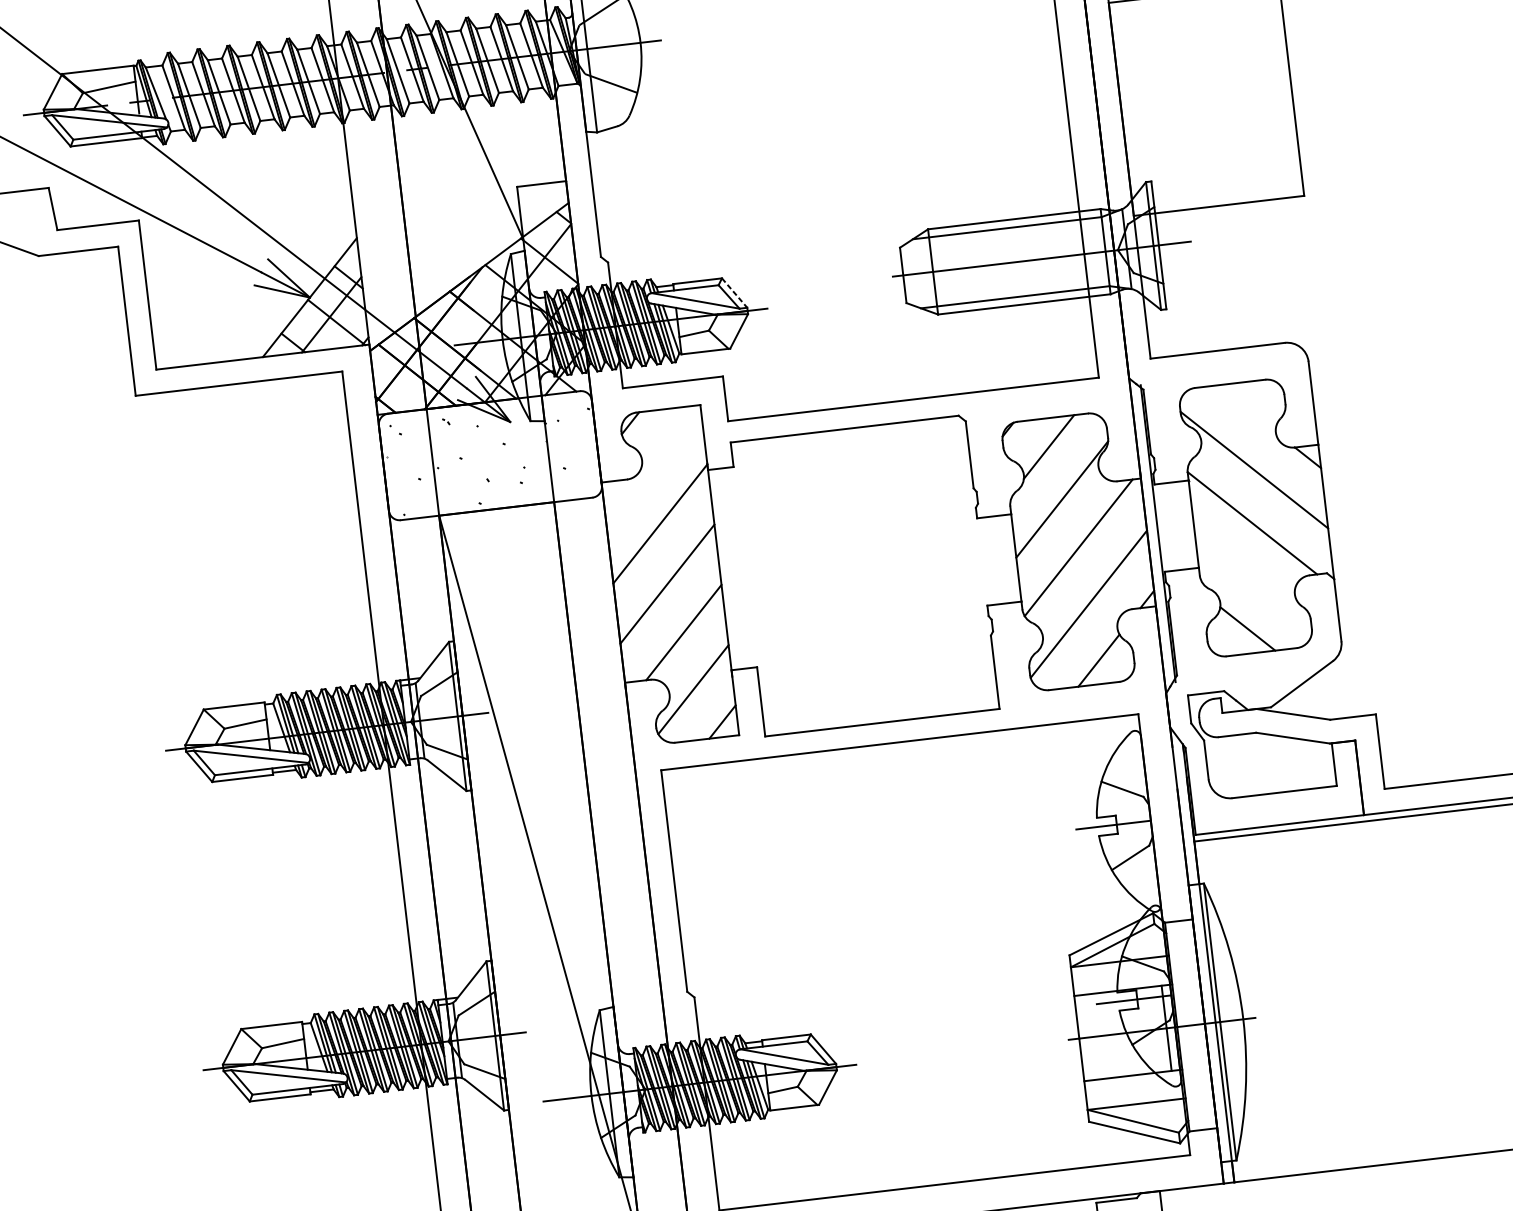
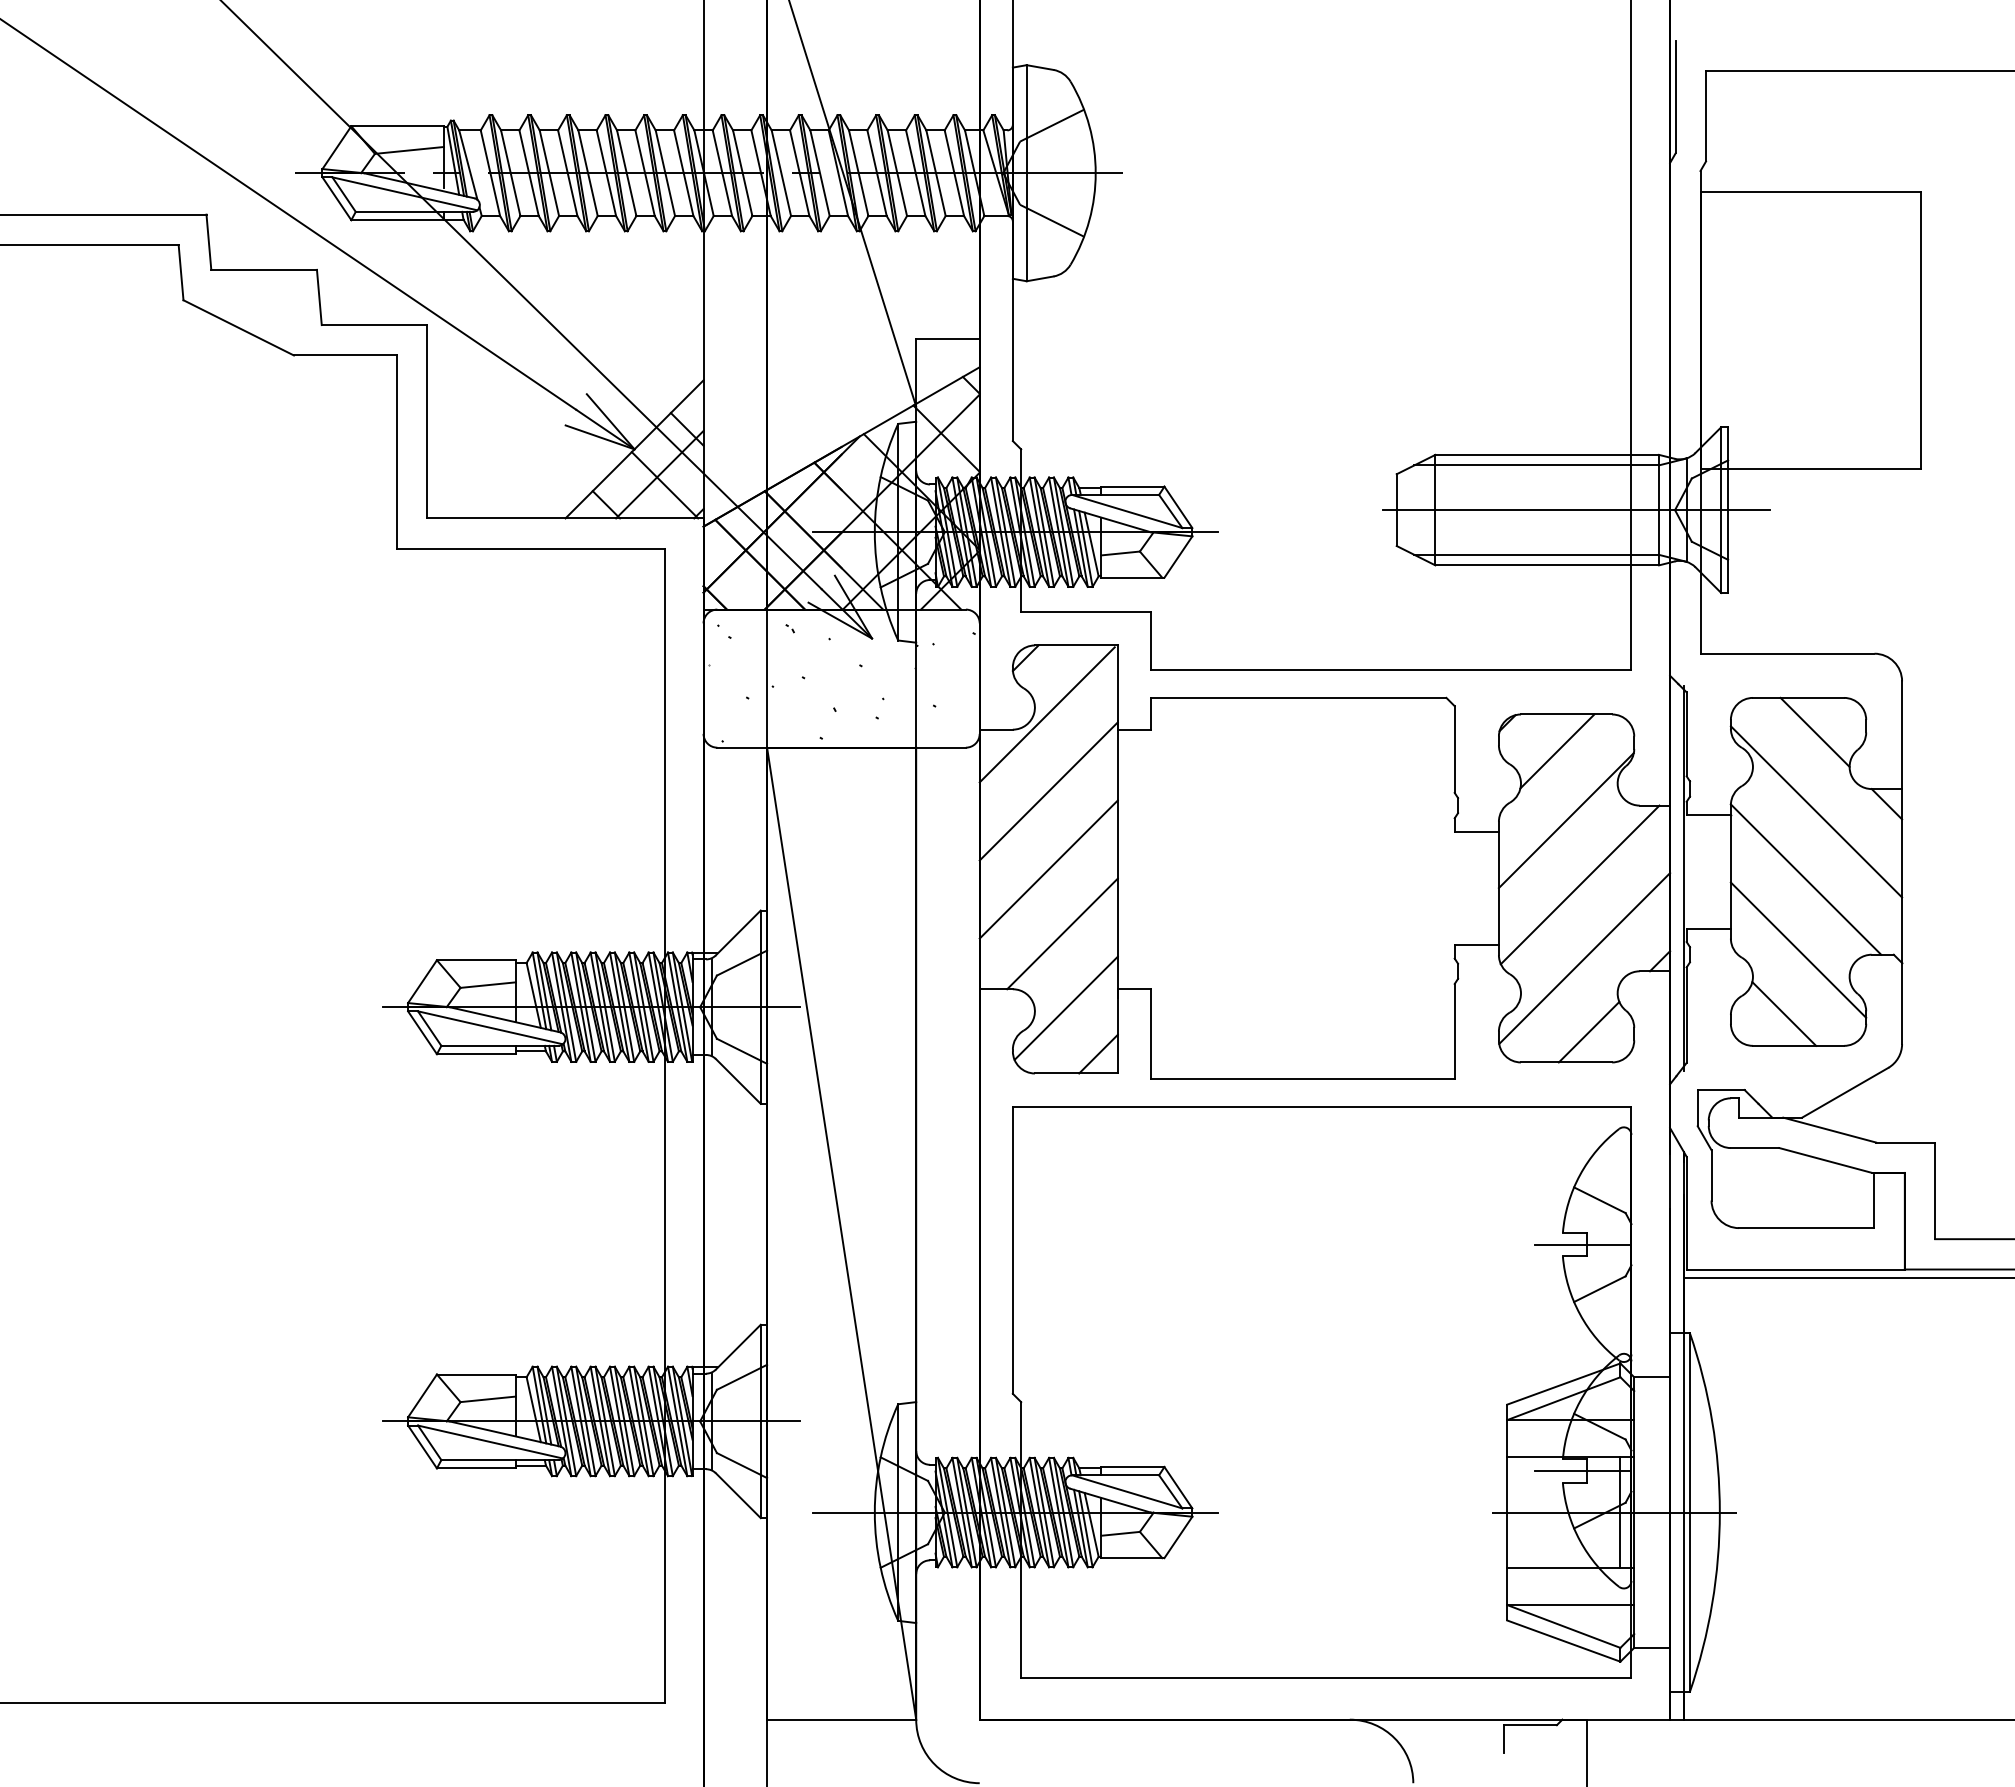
line: (734, 293) -> (1178, 507), dashed -> solid
line: (1245, 408) -> (1814, 731), added
line: (651, 464) -> (1046, 714), added
line: (1252, 577) -> (1798, 949), added

